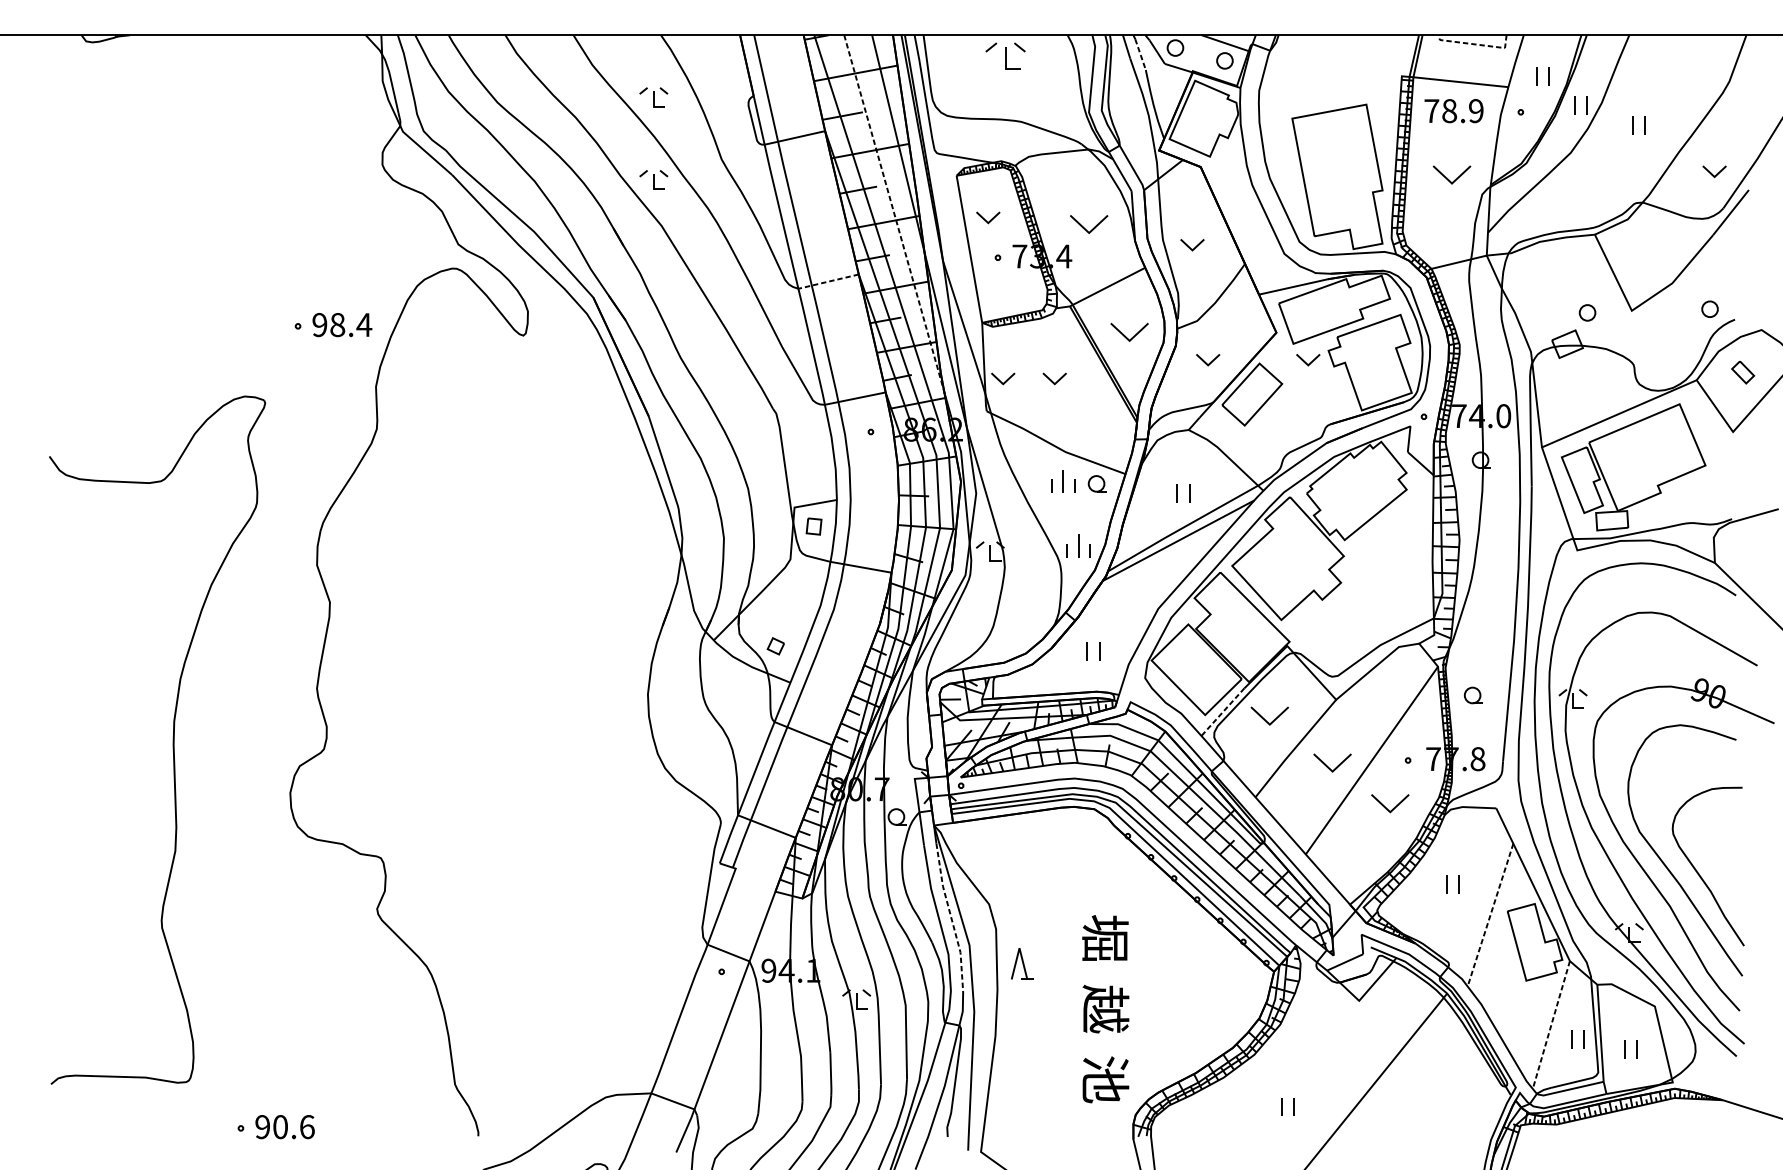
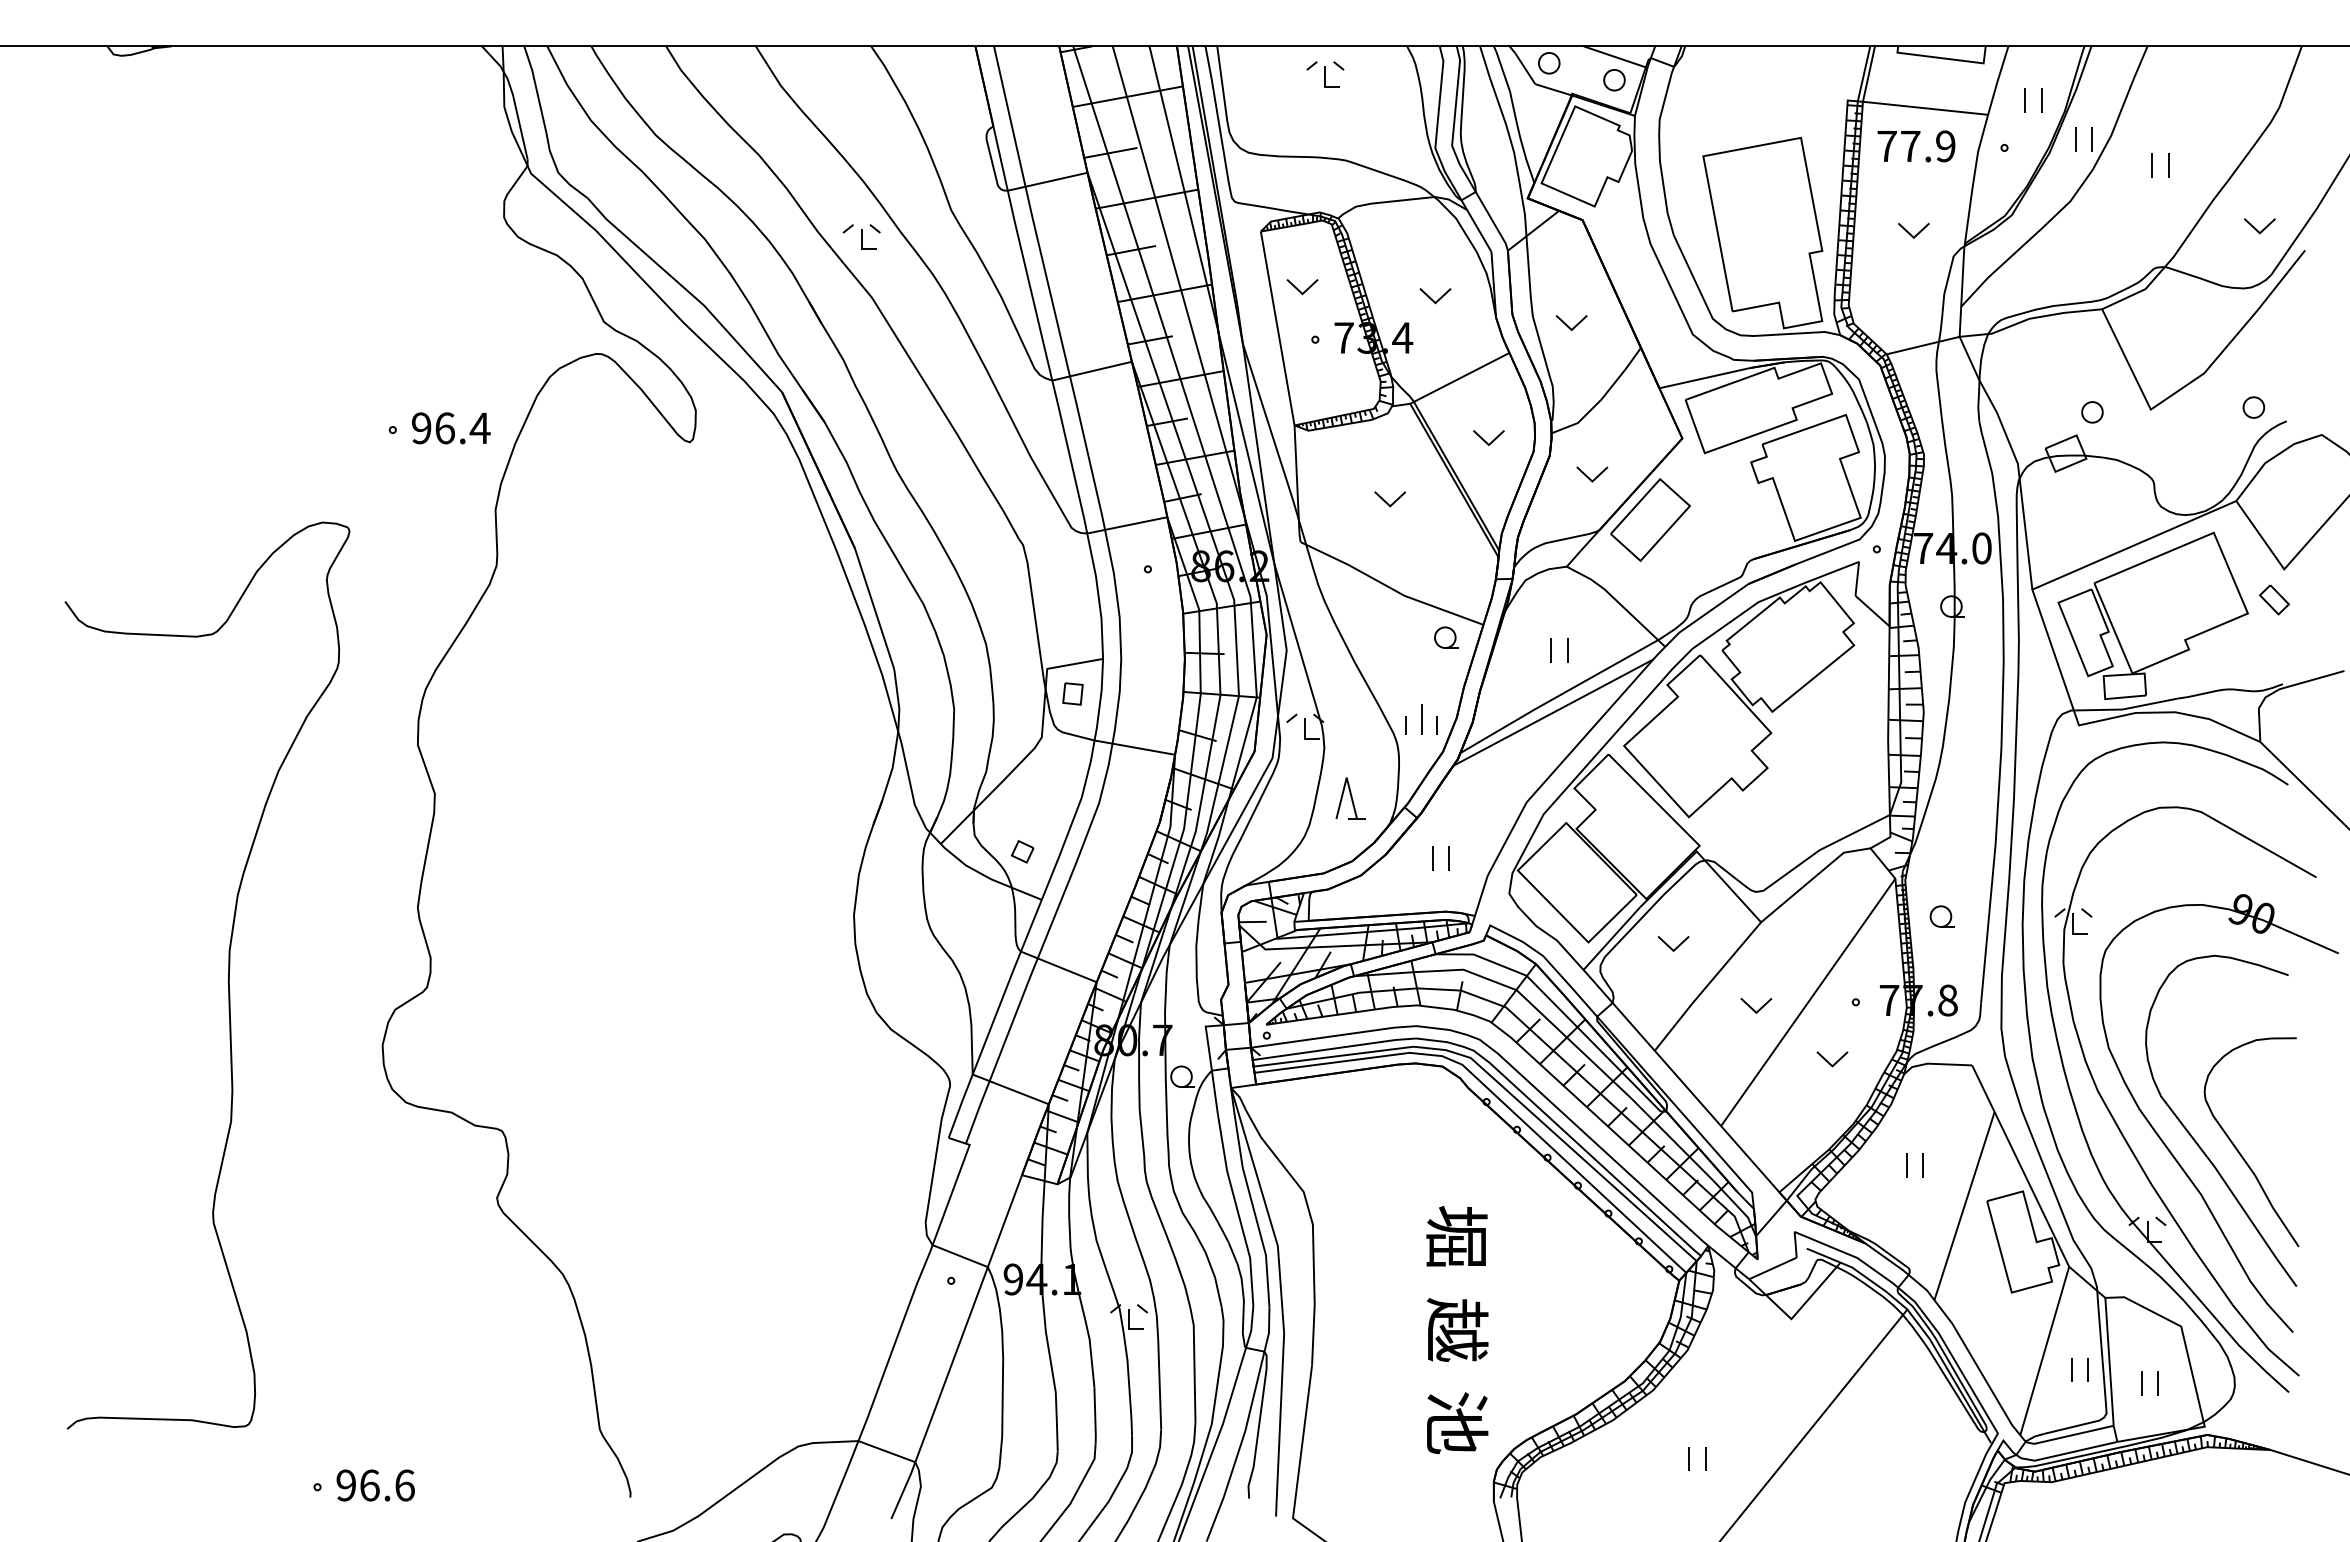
line: (1476, 44) -> (1946, 58), dashed -> solid
line: (1140, 55) -> (1503, 72), dashed -> solid
part: (1005, 56) -> (1325, 74), size x0.71
part: (653, 96) -> (861, 127), removed
text: (1449, 111) -> (1910, 146), 78.9 -> 77.9
part: (1451, 174) -> (1913, 230), size x0.62
line: (894, 214) -> (1179, 282), dashed -> solid
part: (1089, 224) -> (1435, 296), size x0.62
line: (828, 281) -> (1091, 371), dashed -> solid
text: (338, 325) -> (445, 428), 98.4 -> 96.4
part: (1129, 331) -> (1488, 437), size x0.62
part: (1308, 360) -> (1724, 474), removed
part: (1742, 372) -> (2273, 599), moved
part: (1003, 379) -> (1322, 499), removed
part: (1063, 481) -> (1401, 634), removed
line: (1222, 712) -> (1611, 938), dashed -> solid
part: (1269, 715) -> (1673, 943), size x0.62
part: (1332, 762) -> (1756, 1005), size x0.62
part: (1390, 803) -> (1832, 1059), size x0.62
line: (1490, 915) -> (1964, 1206), dashed -> solid
line: (951, 918) -> (1254, 1210), dashed -> solid
part: (1022, 963) -> (1350, 798), moved
line: (1551, 1024) -> (2044, 1350), dashed -> solid
text: (280, 1127) -> (369, 1485), 90.6 -> 96.6

